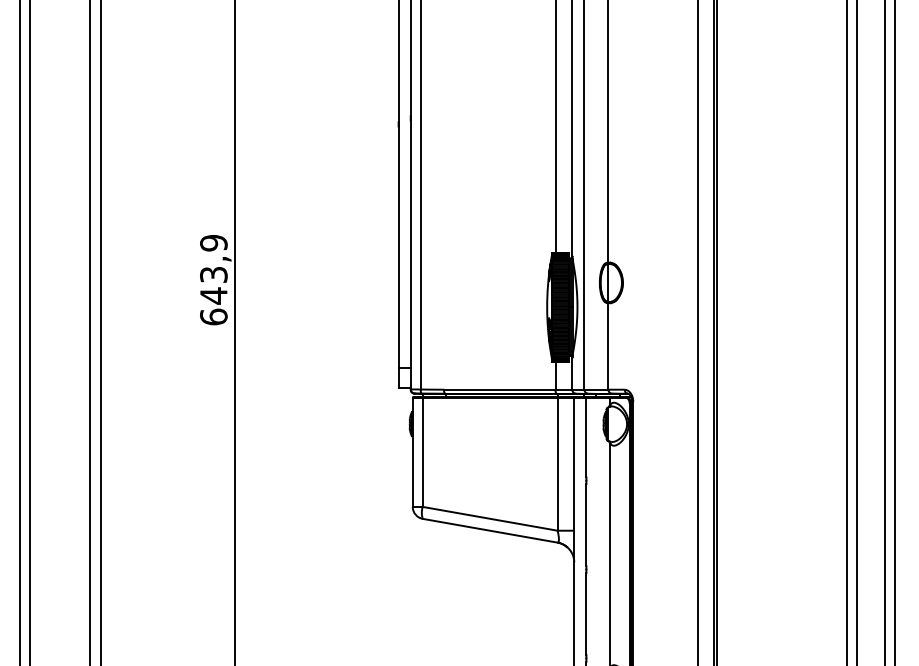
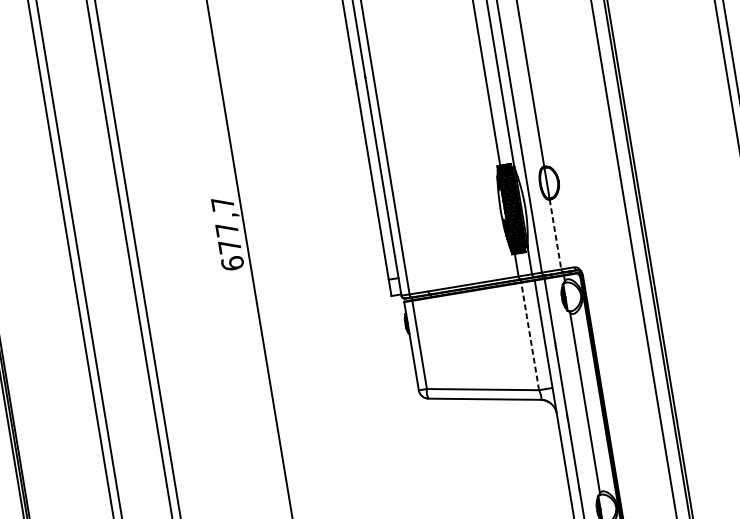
text: (213, 269) -> (226, 225), 643,9 -> 677,7
line: (608, 346) -> (555, 234), solid -> dashed
line: (557, 463) -> (530, 335), solid -> dashed

